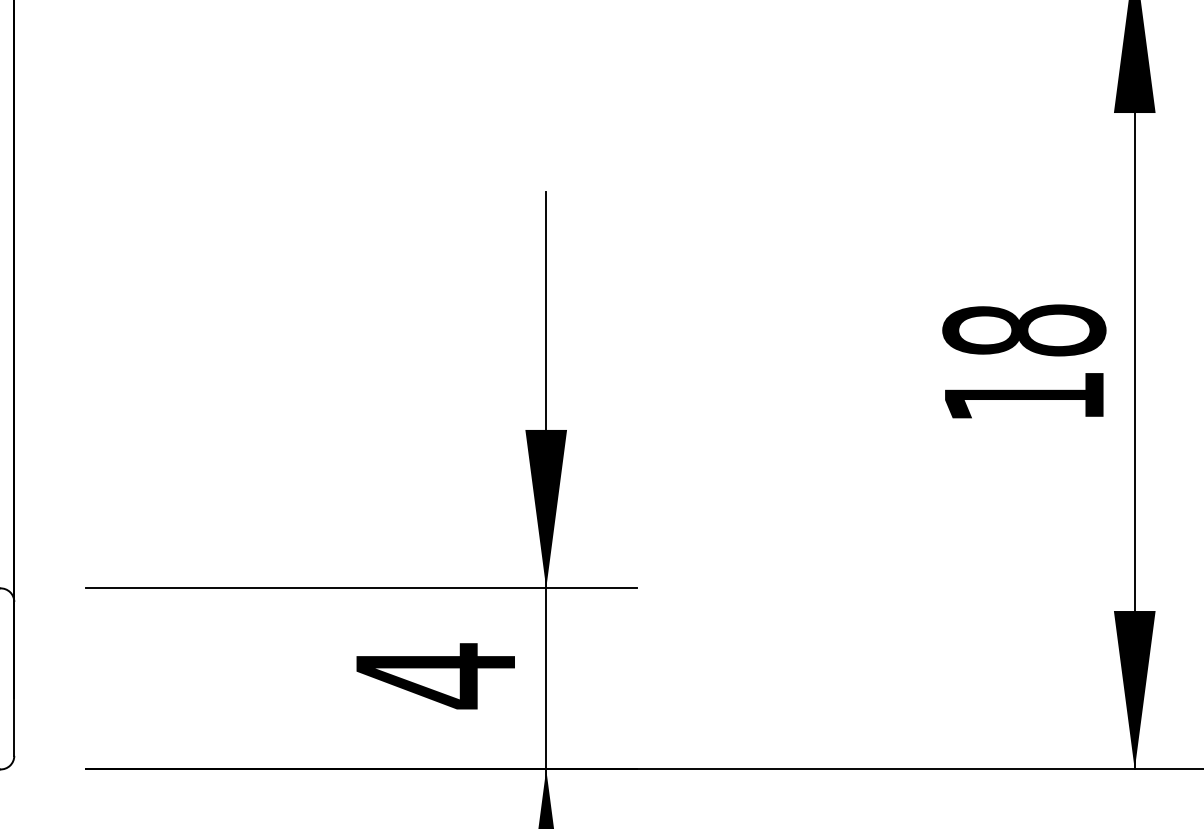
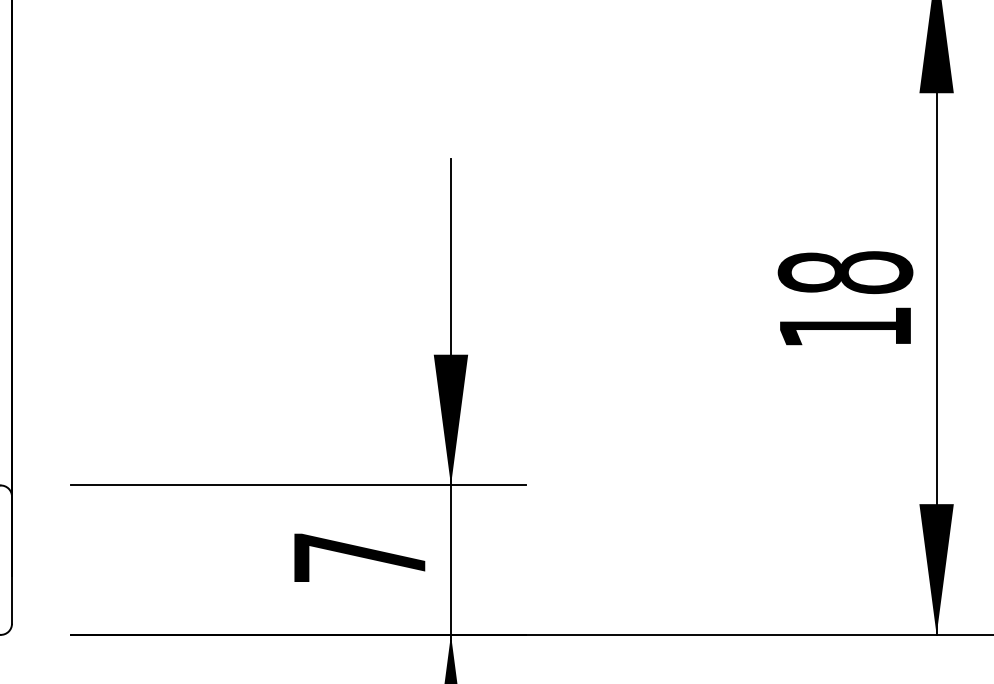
text: (435, 676) -> (359, 558), 4 -> 7

